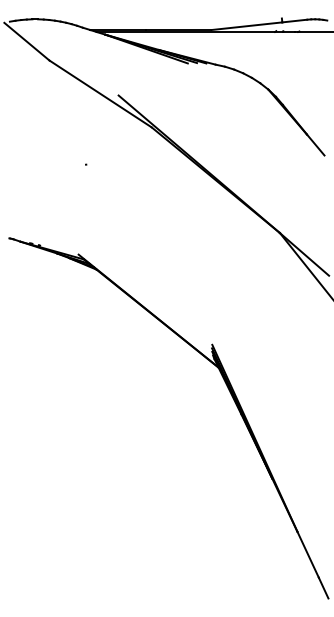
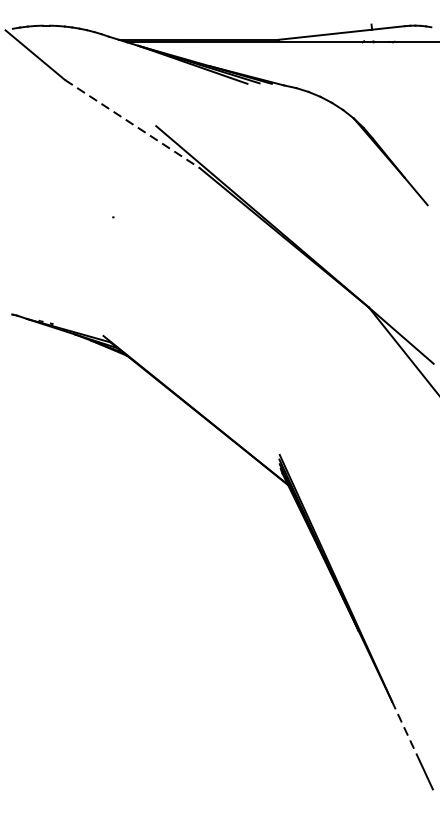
line: (101, 94) -> (133, 124), solid -> dashed
line: (307, 554) -> (405, 731), solid -> dashed

